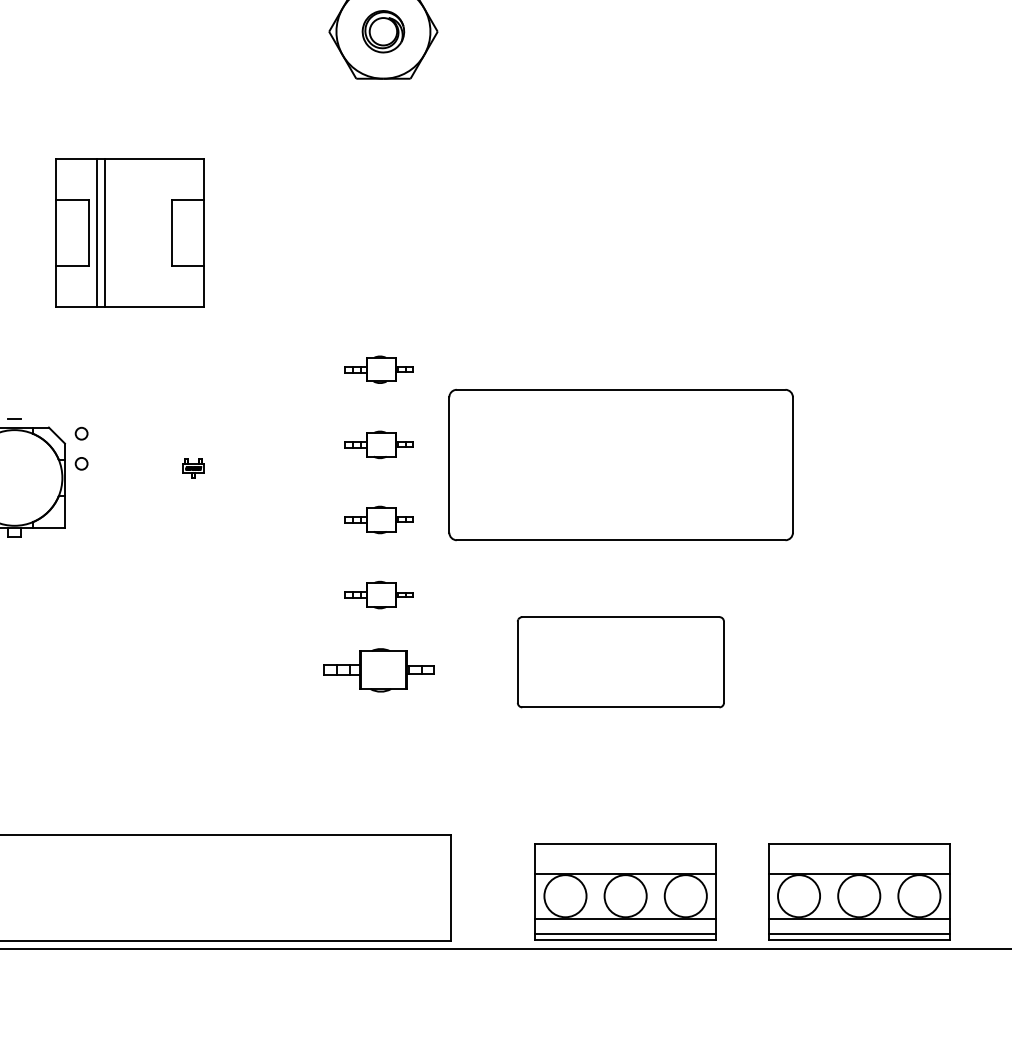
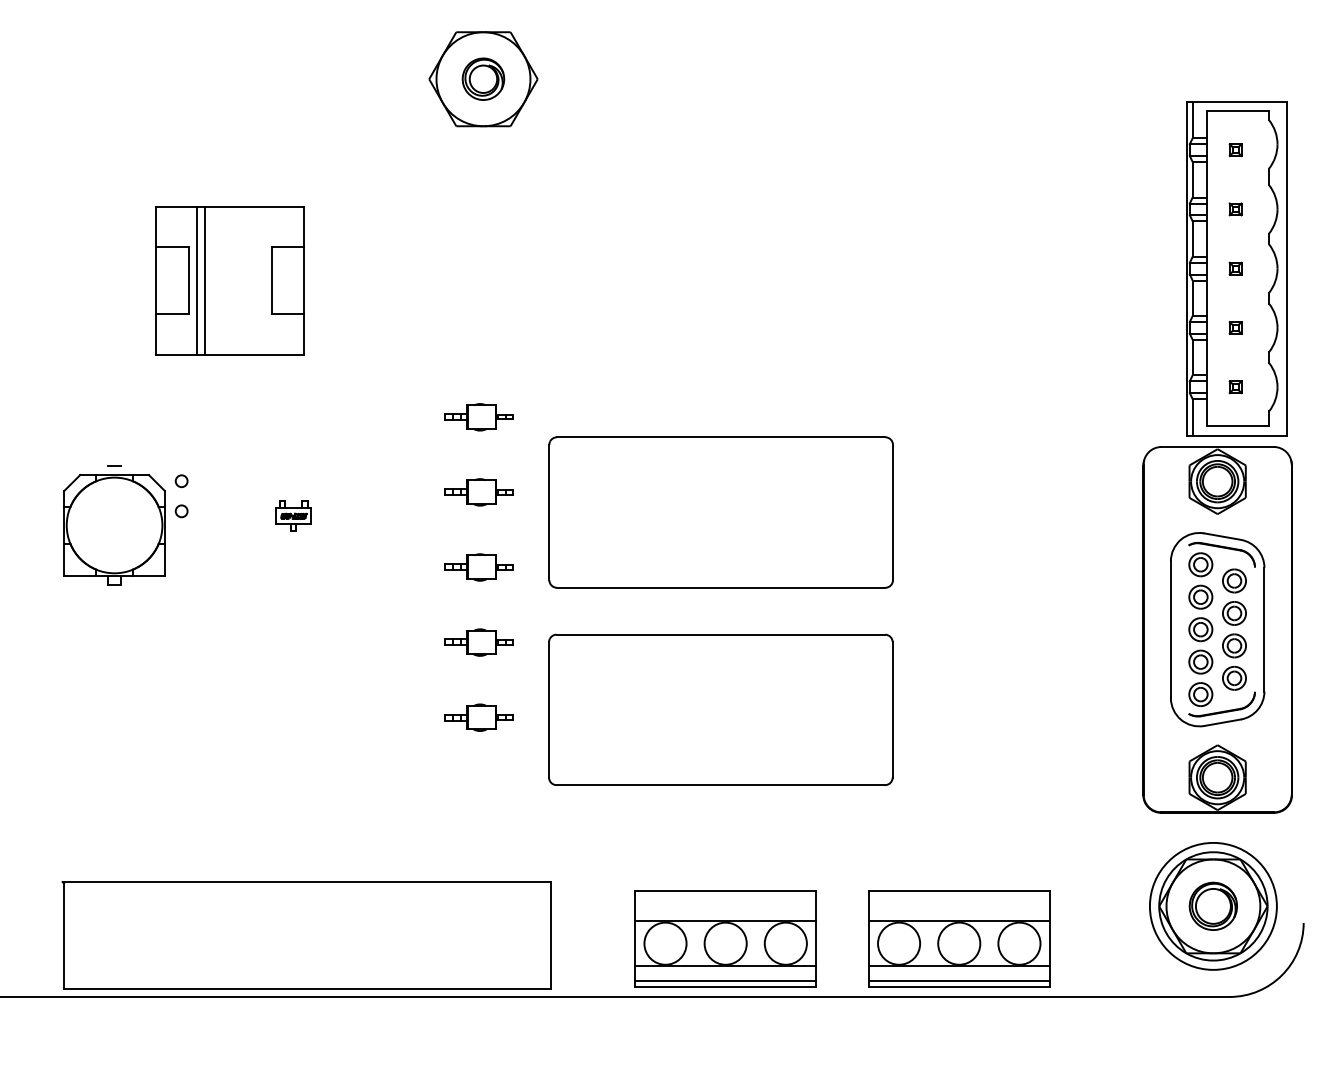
part: (193, 467) -> (293, 515), size x1.67
part: (620, 661) -> (720, 709), size x1.67
part: (378, 669) -> (478, 717), size x0.62

